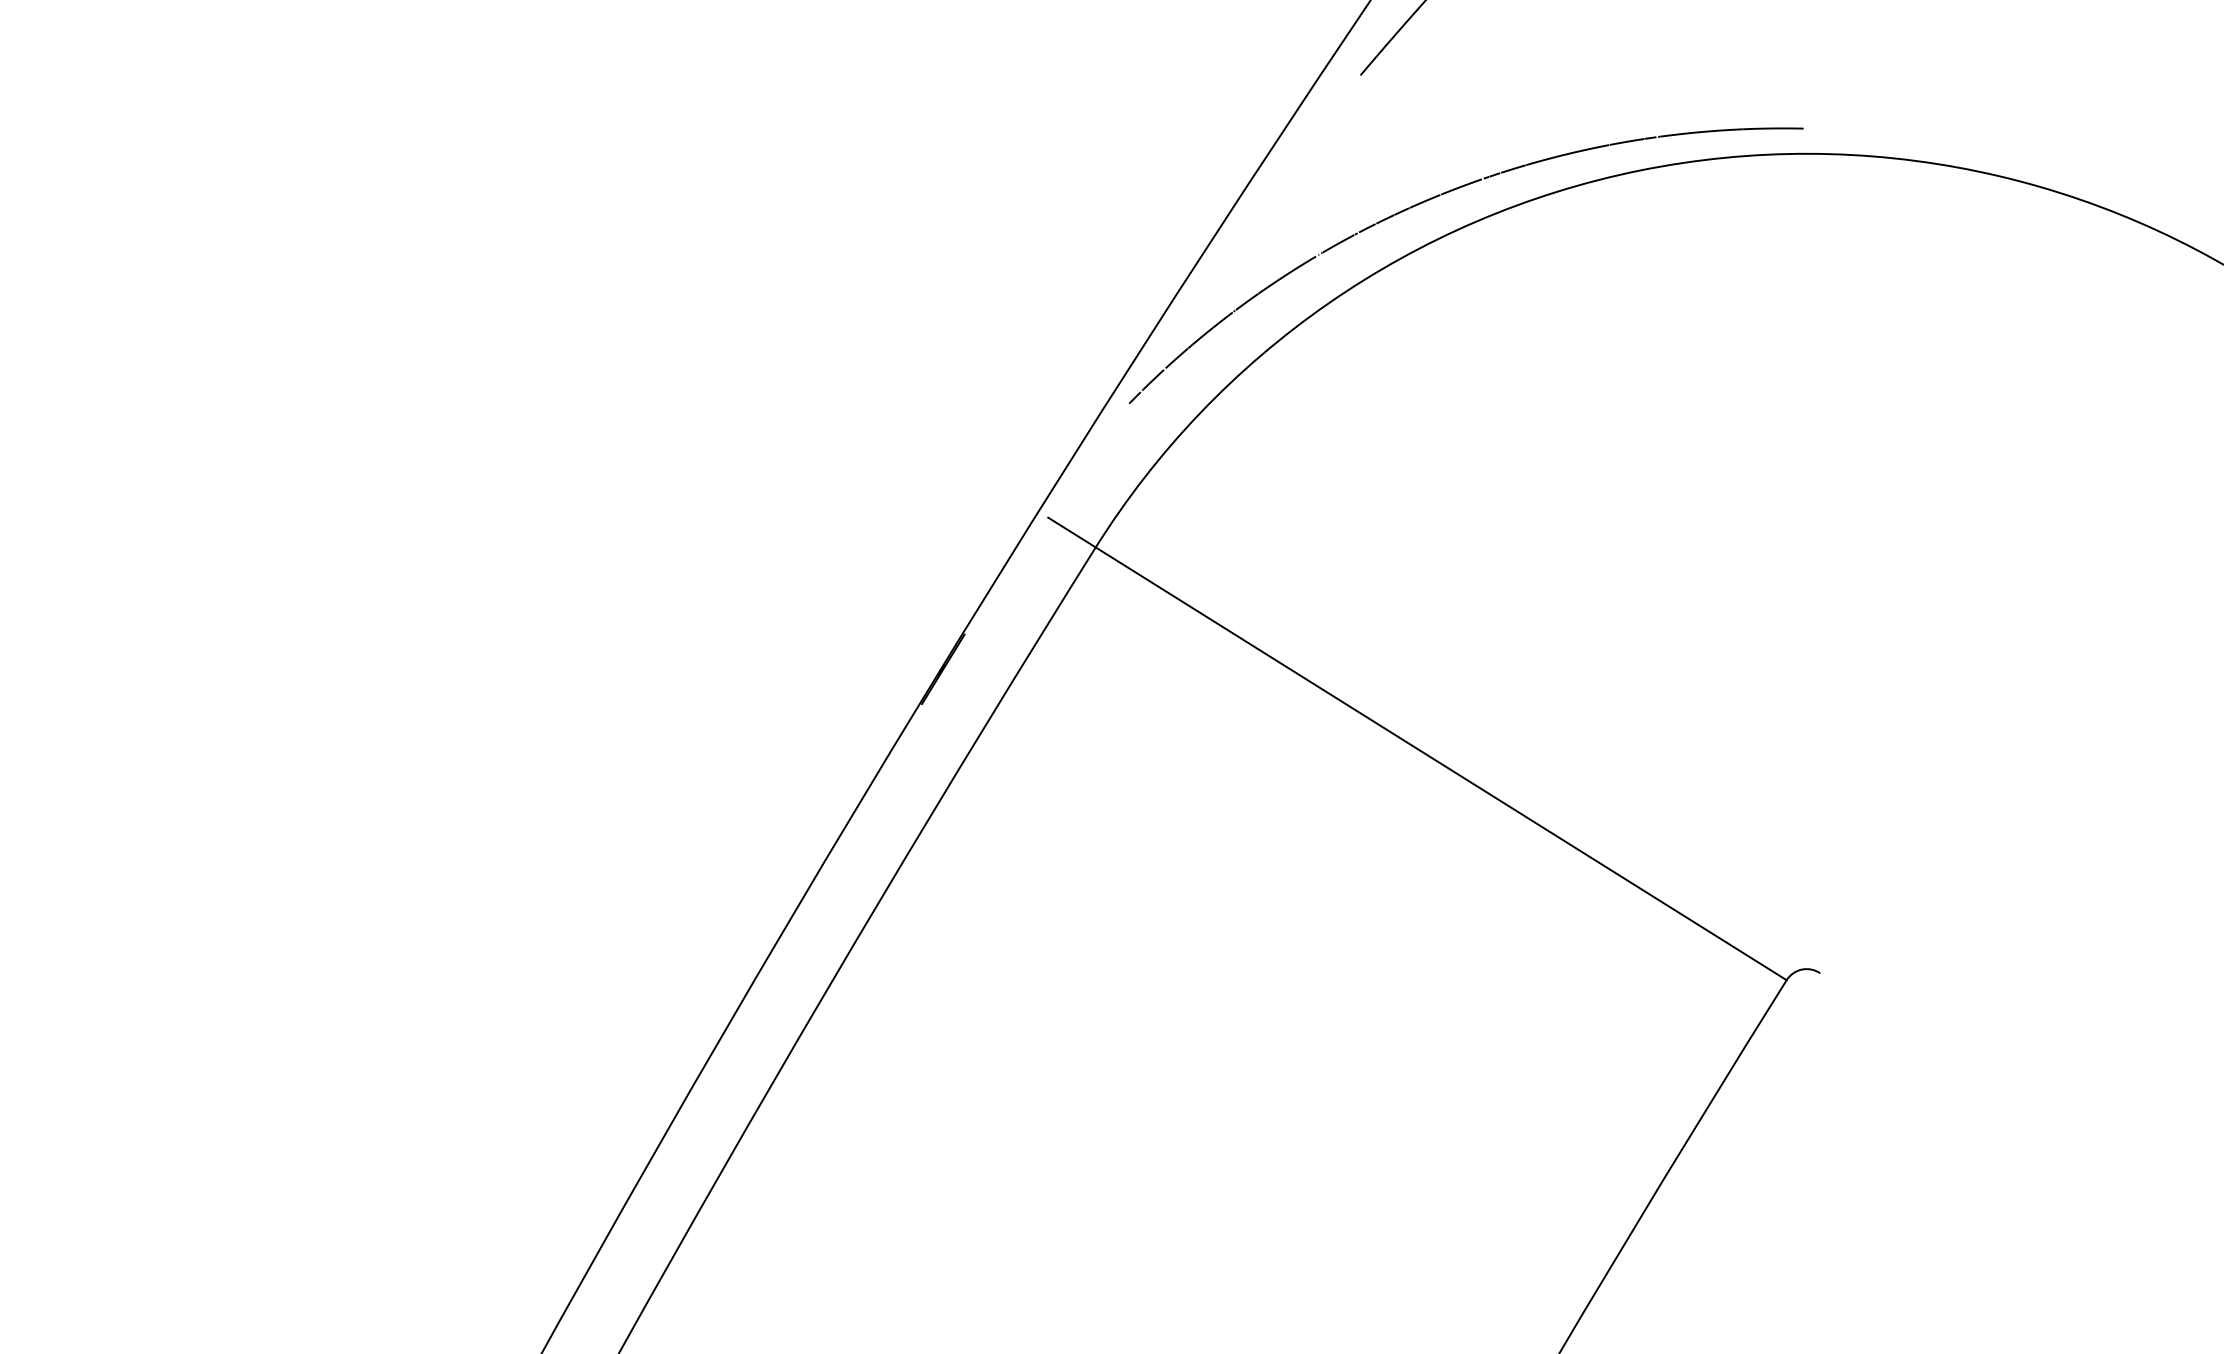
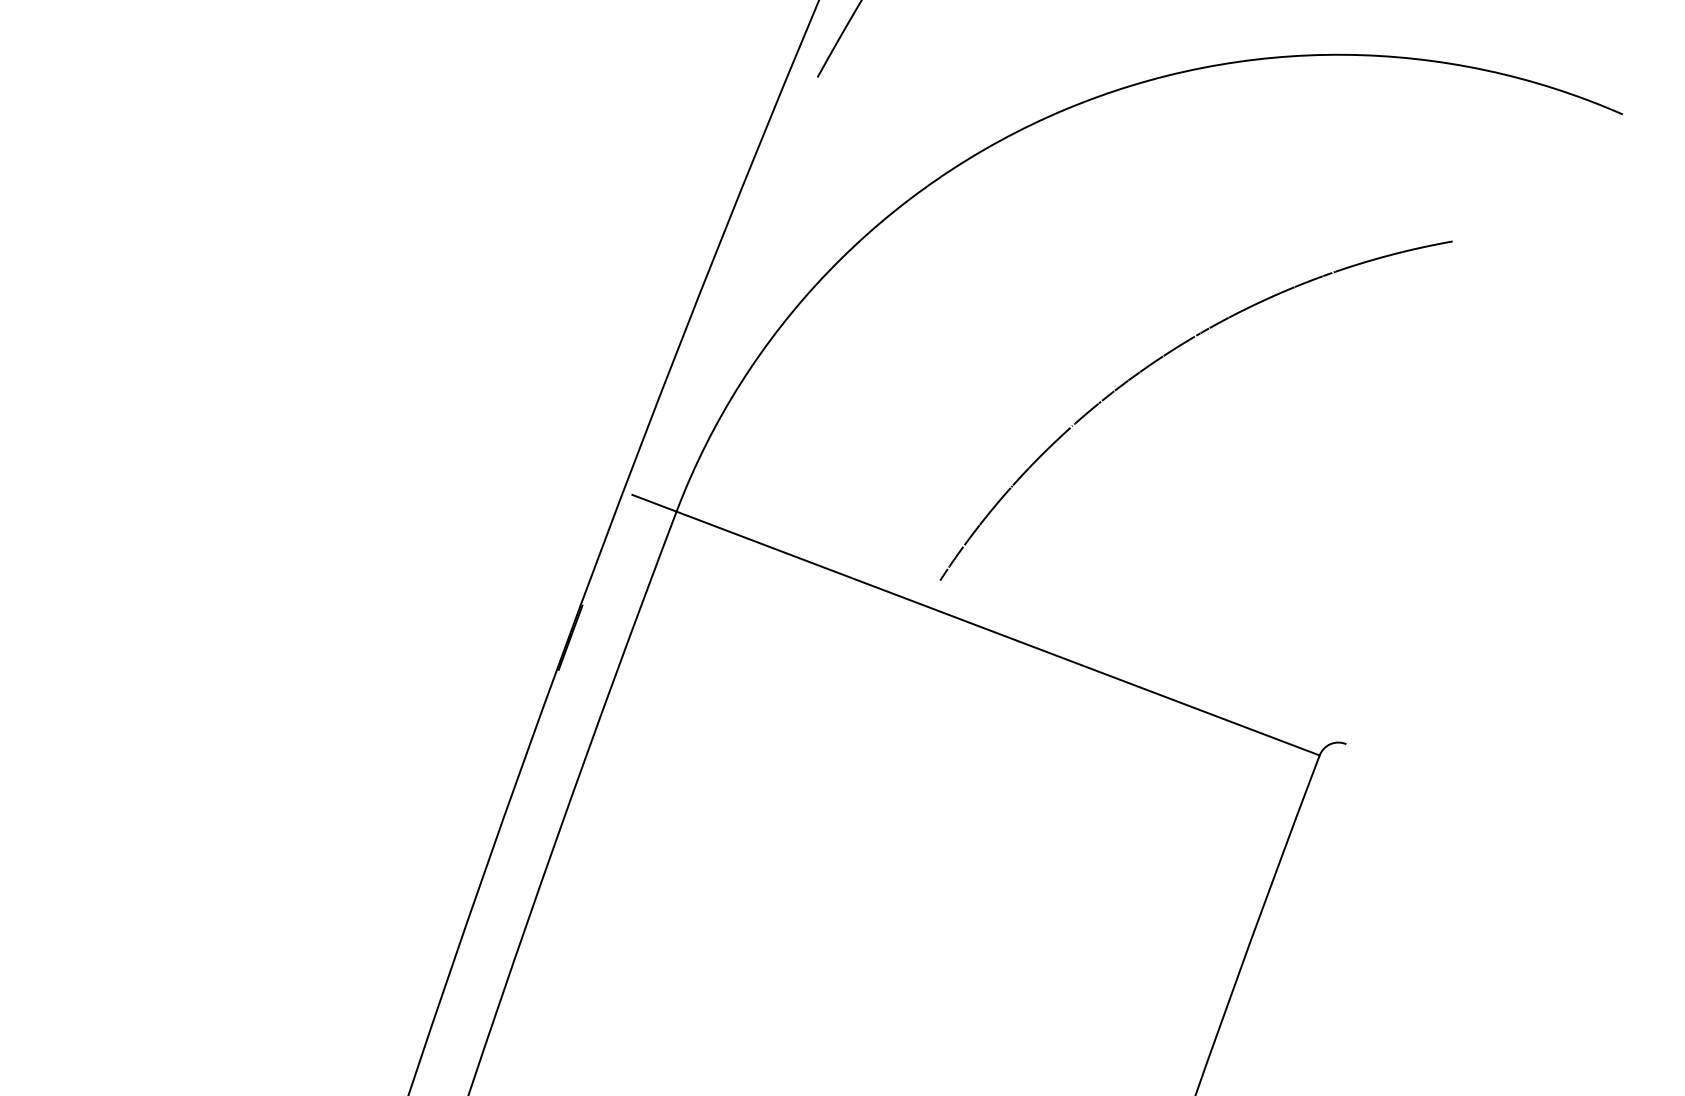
part: (1437, 197) -> (1161, 358), moved

